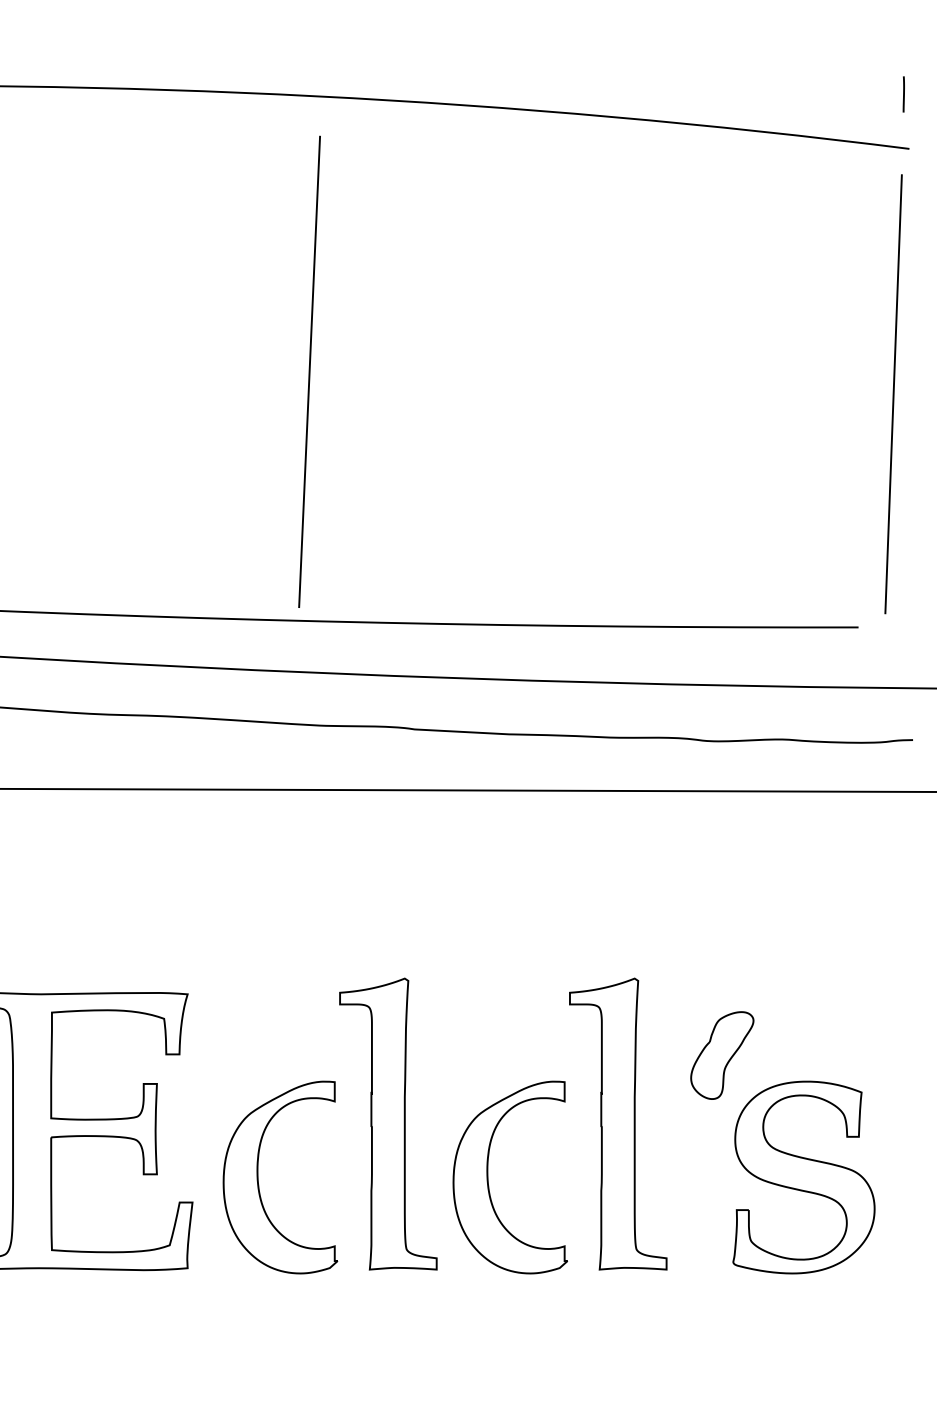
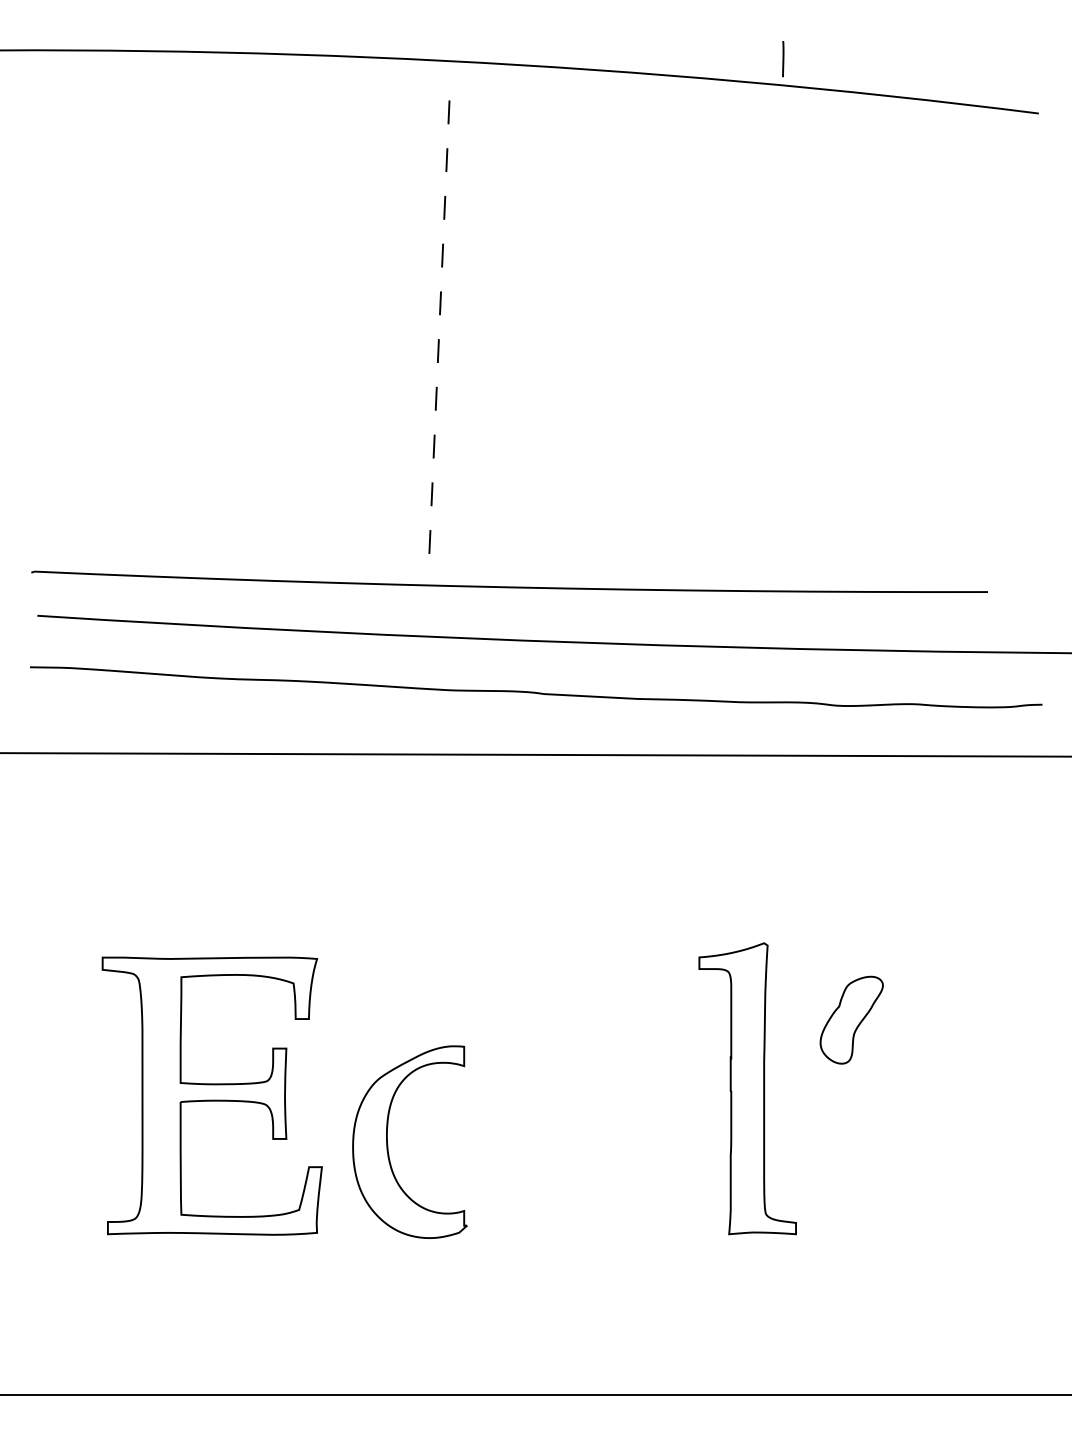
line: (904, 94) -> (783, 59), moved
line: (310, 372) -> (439, 337), solid -> dashed
line: (893, 393) -> (1022, 358), removed
part: (388, 1123) -> (517, 1088), removed
part: (803, 1176) -> (932, 1141), removed
part: (489, 1181) -> (618, 1146), removed

